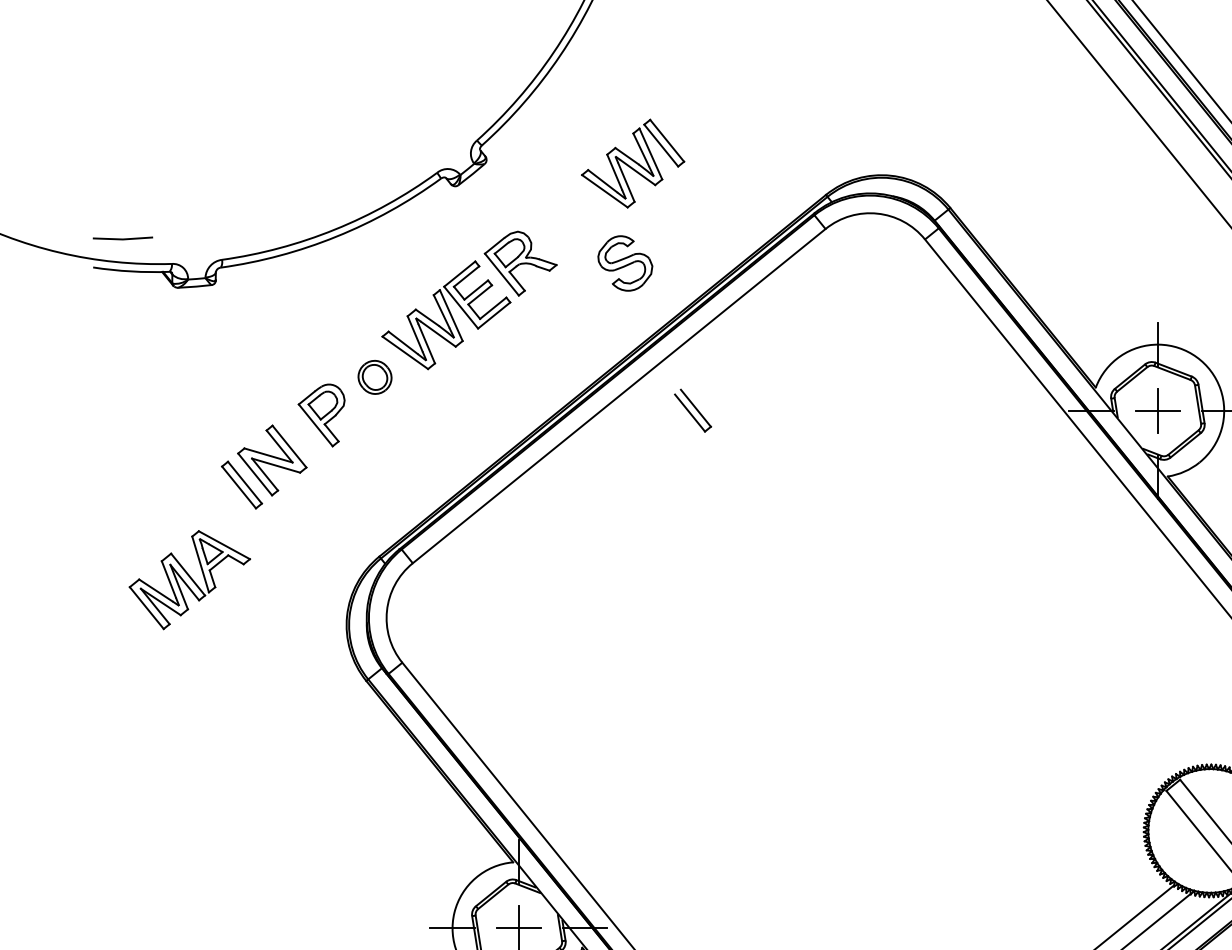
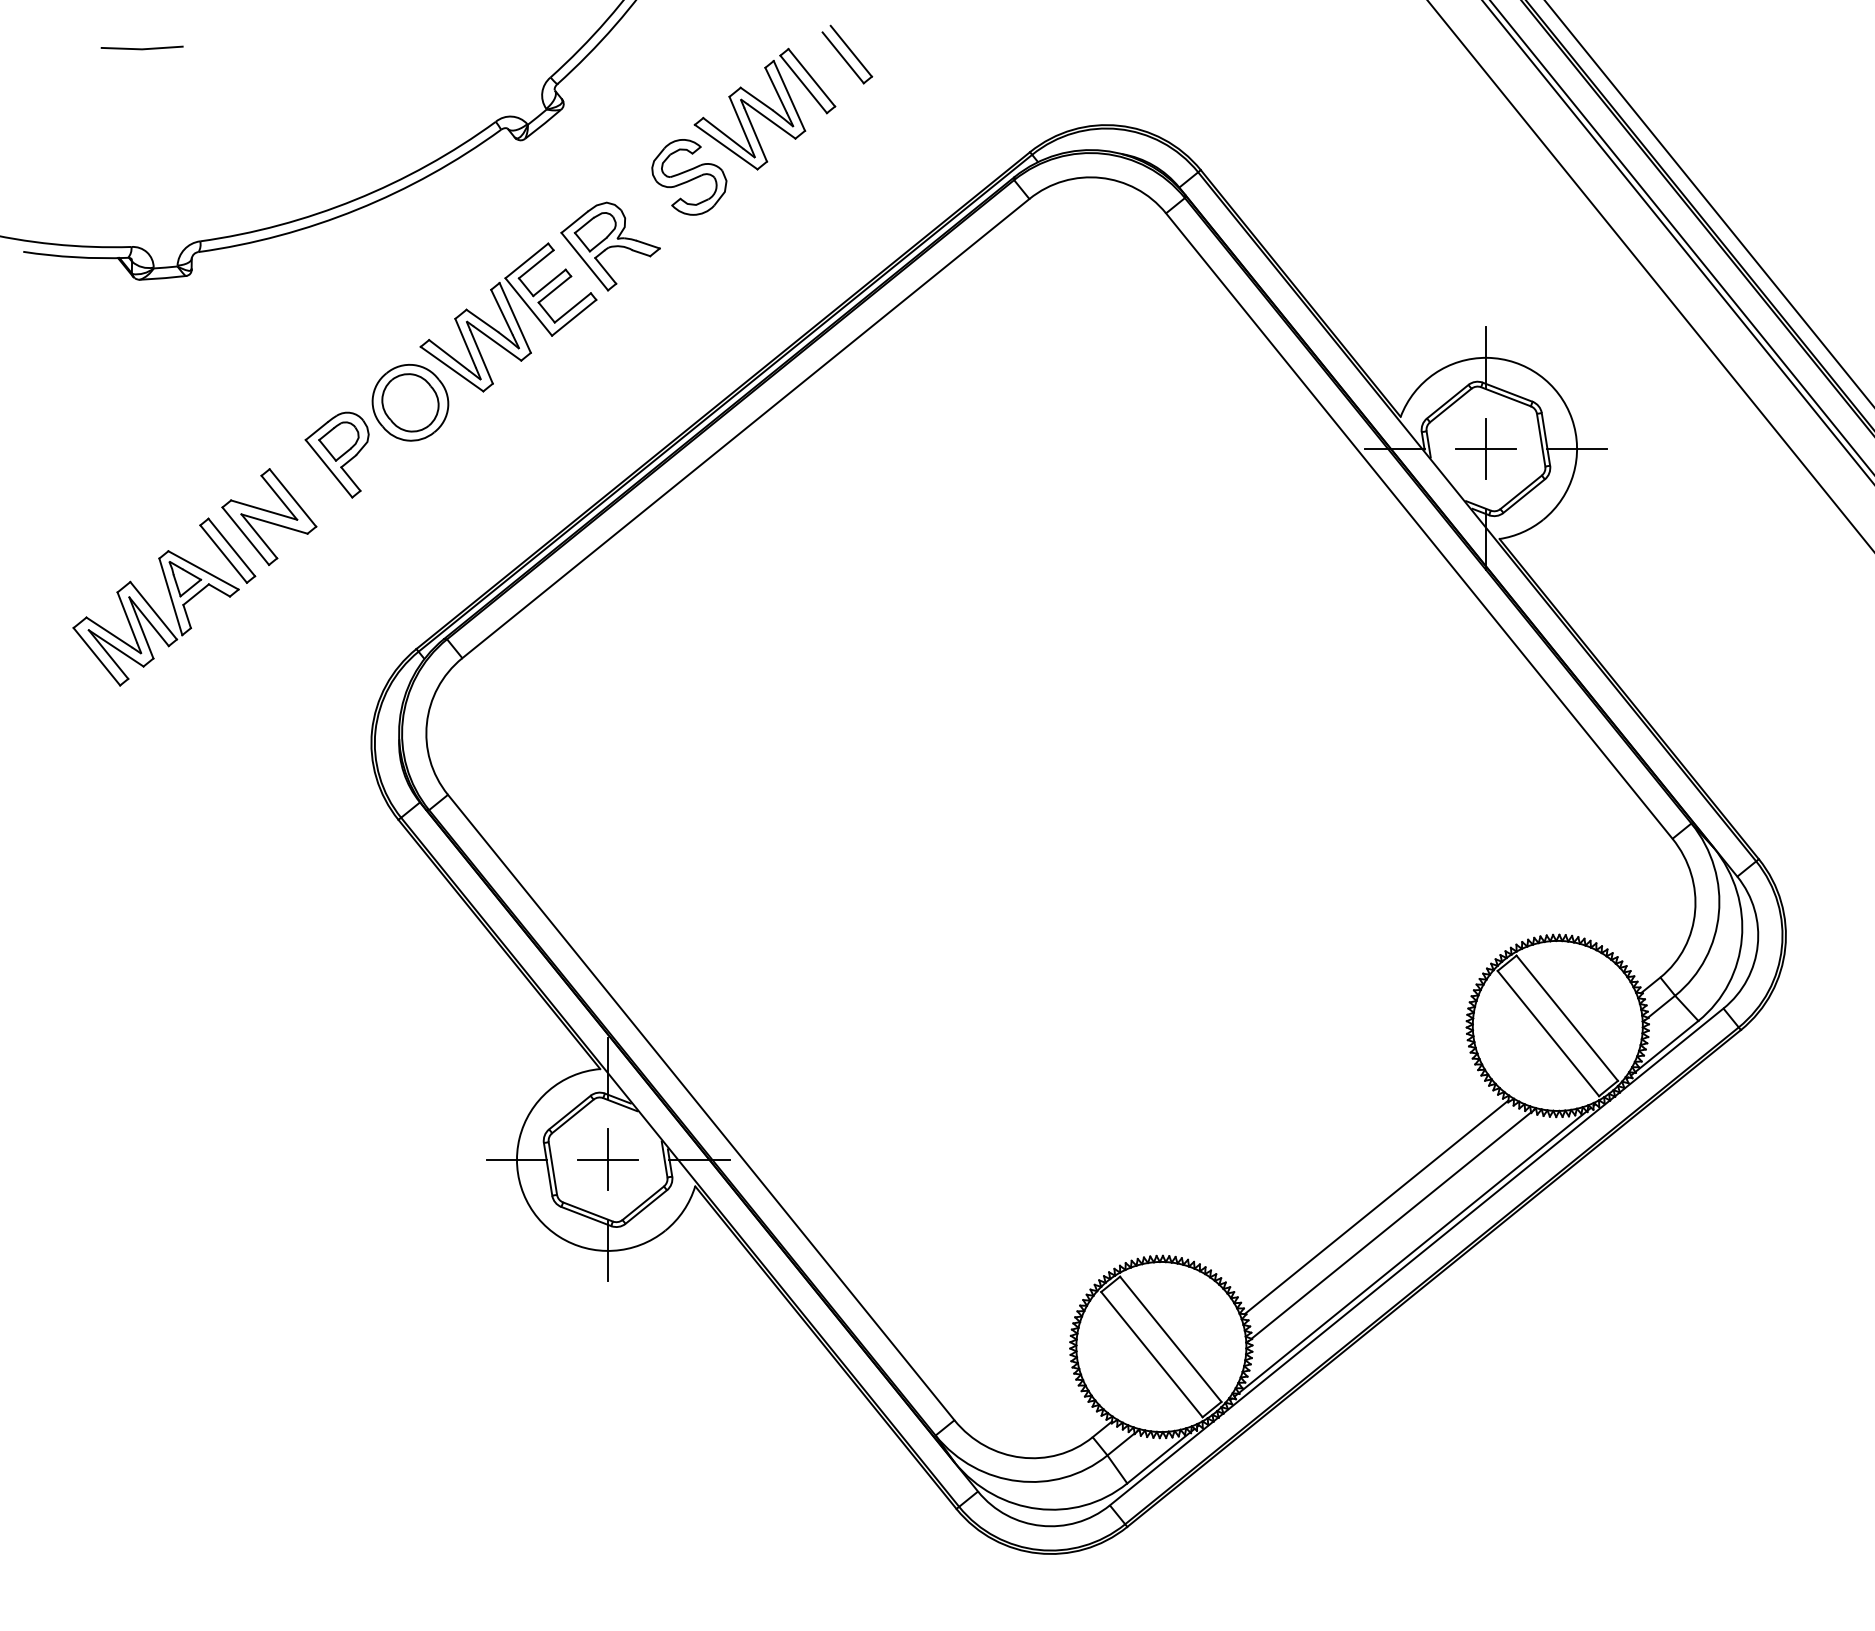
line: (122, 238) -> (141, 48), moved
part: (625, 263) -> (689, 177), moved
part: (375, 377) -> (410, 402), size x1.67
part: (693, 410) -> (847, 54), moved
part: (189, 580) -> (155, 618), moved

